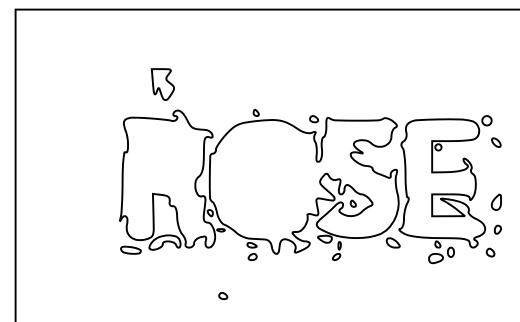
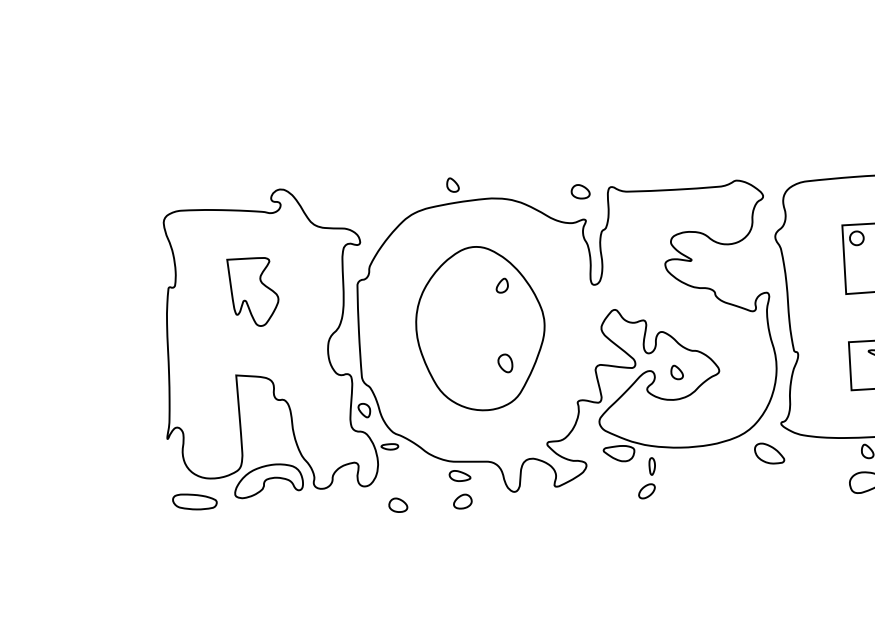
part: (162, 84) -> (252, 292), moved
part: (265, 178) -> (481, 327), added
part: (223, 295) -> (398, 504), moved

